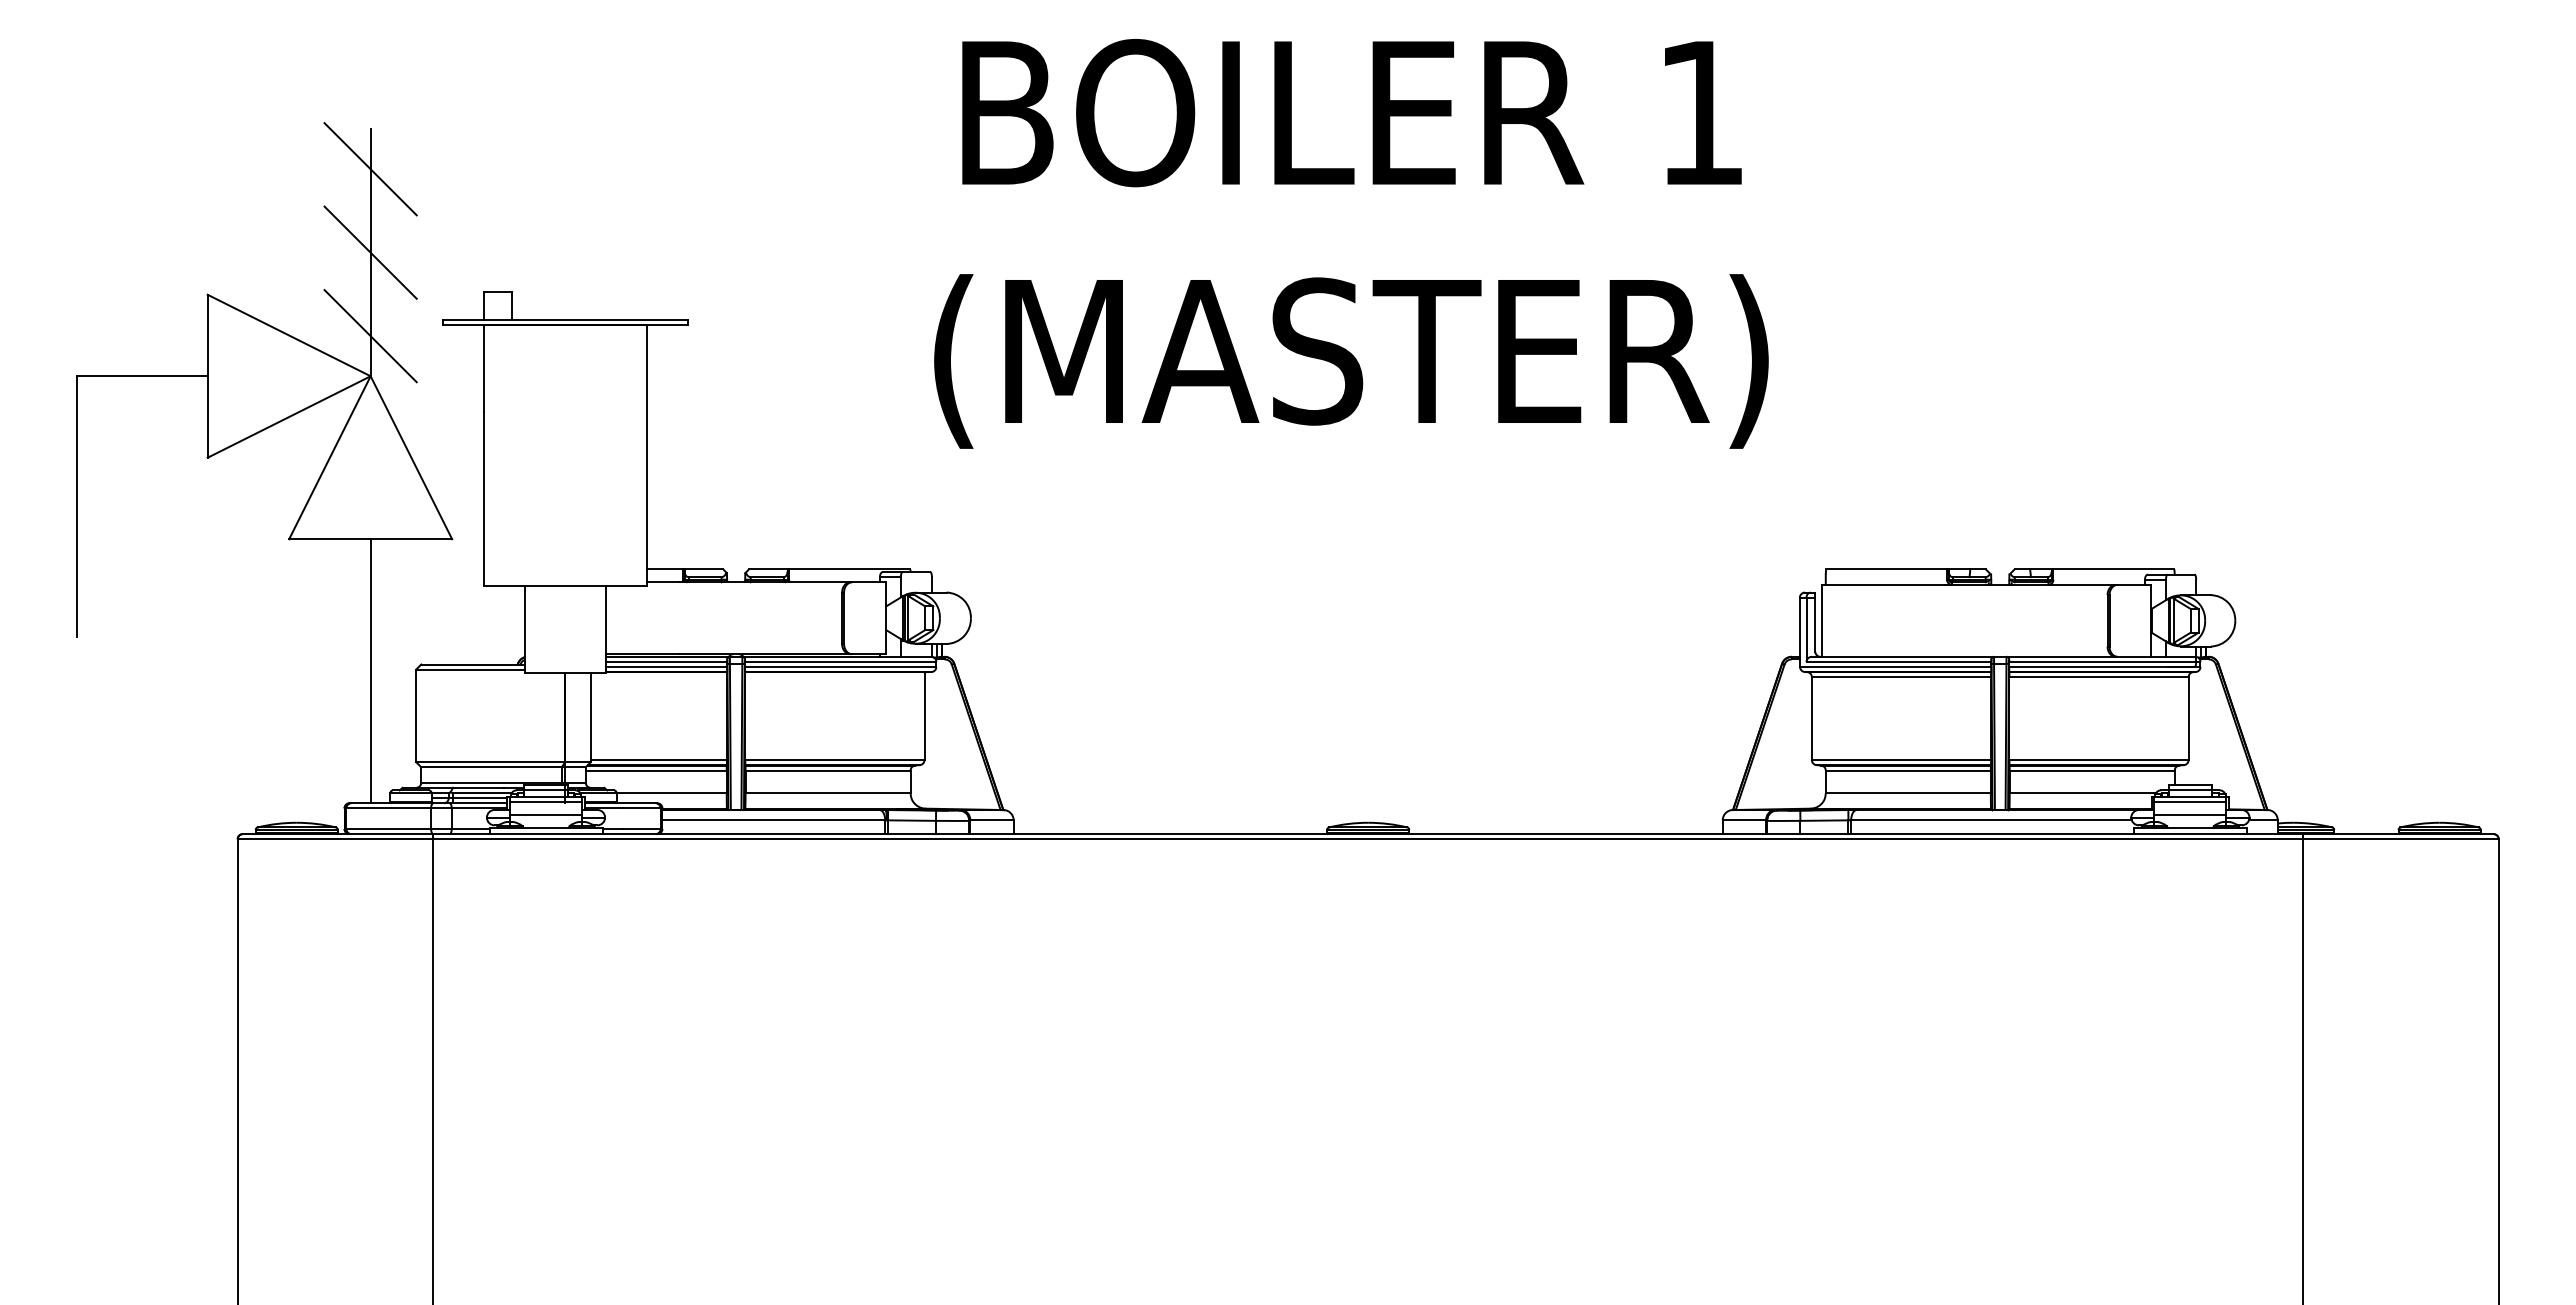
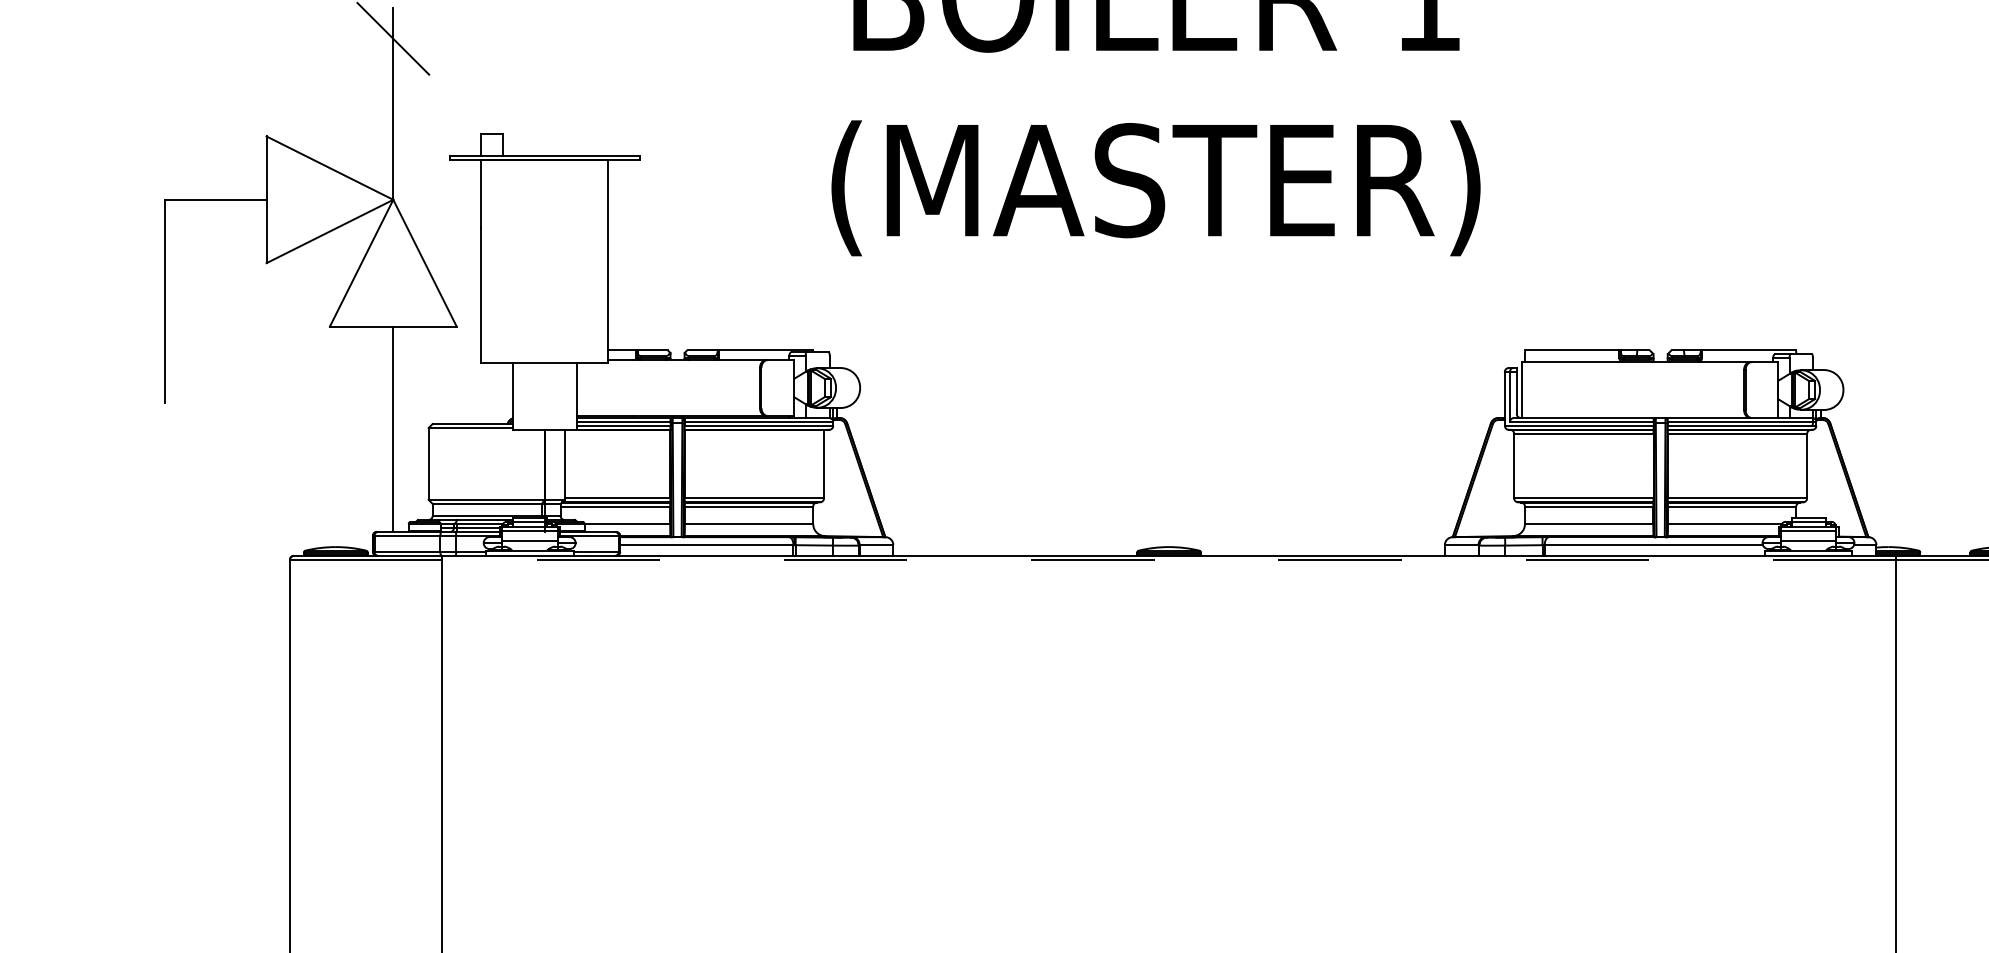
line: (370, 252) -> (393, 103), removed
line: (370, 336) -> (393, 168), removed
line: (1367, 839) -> (1168, 560), solid -> dashed

